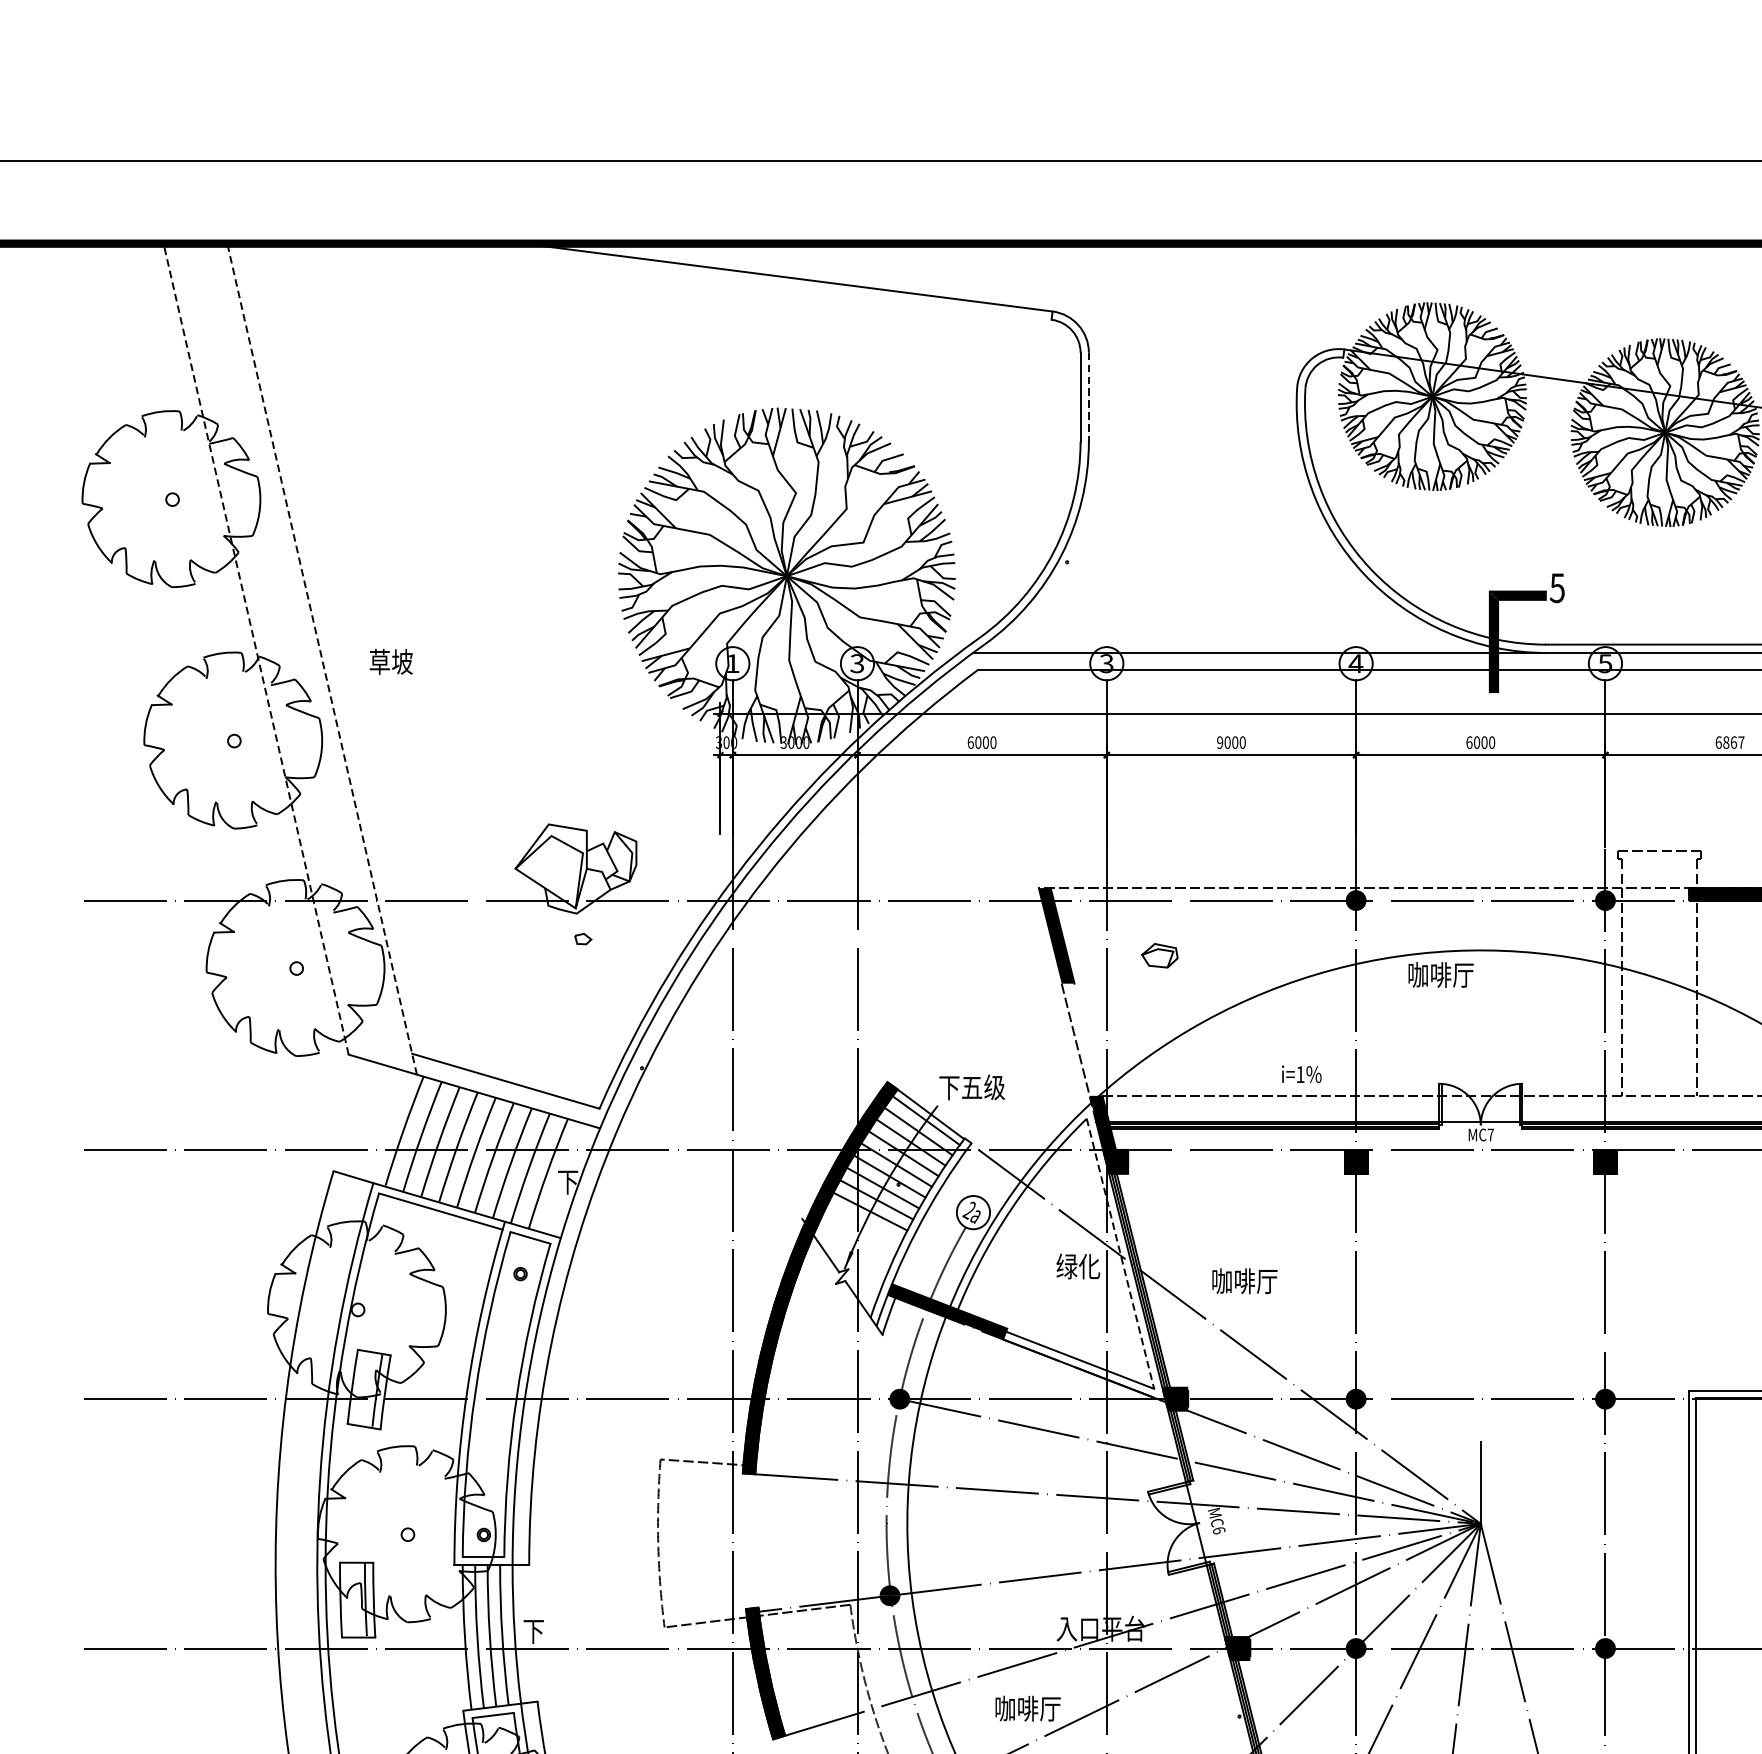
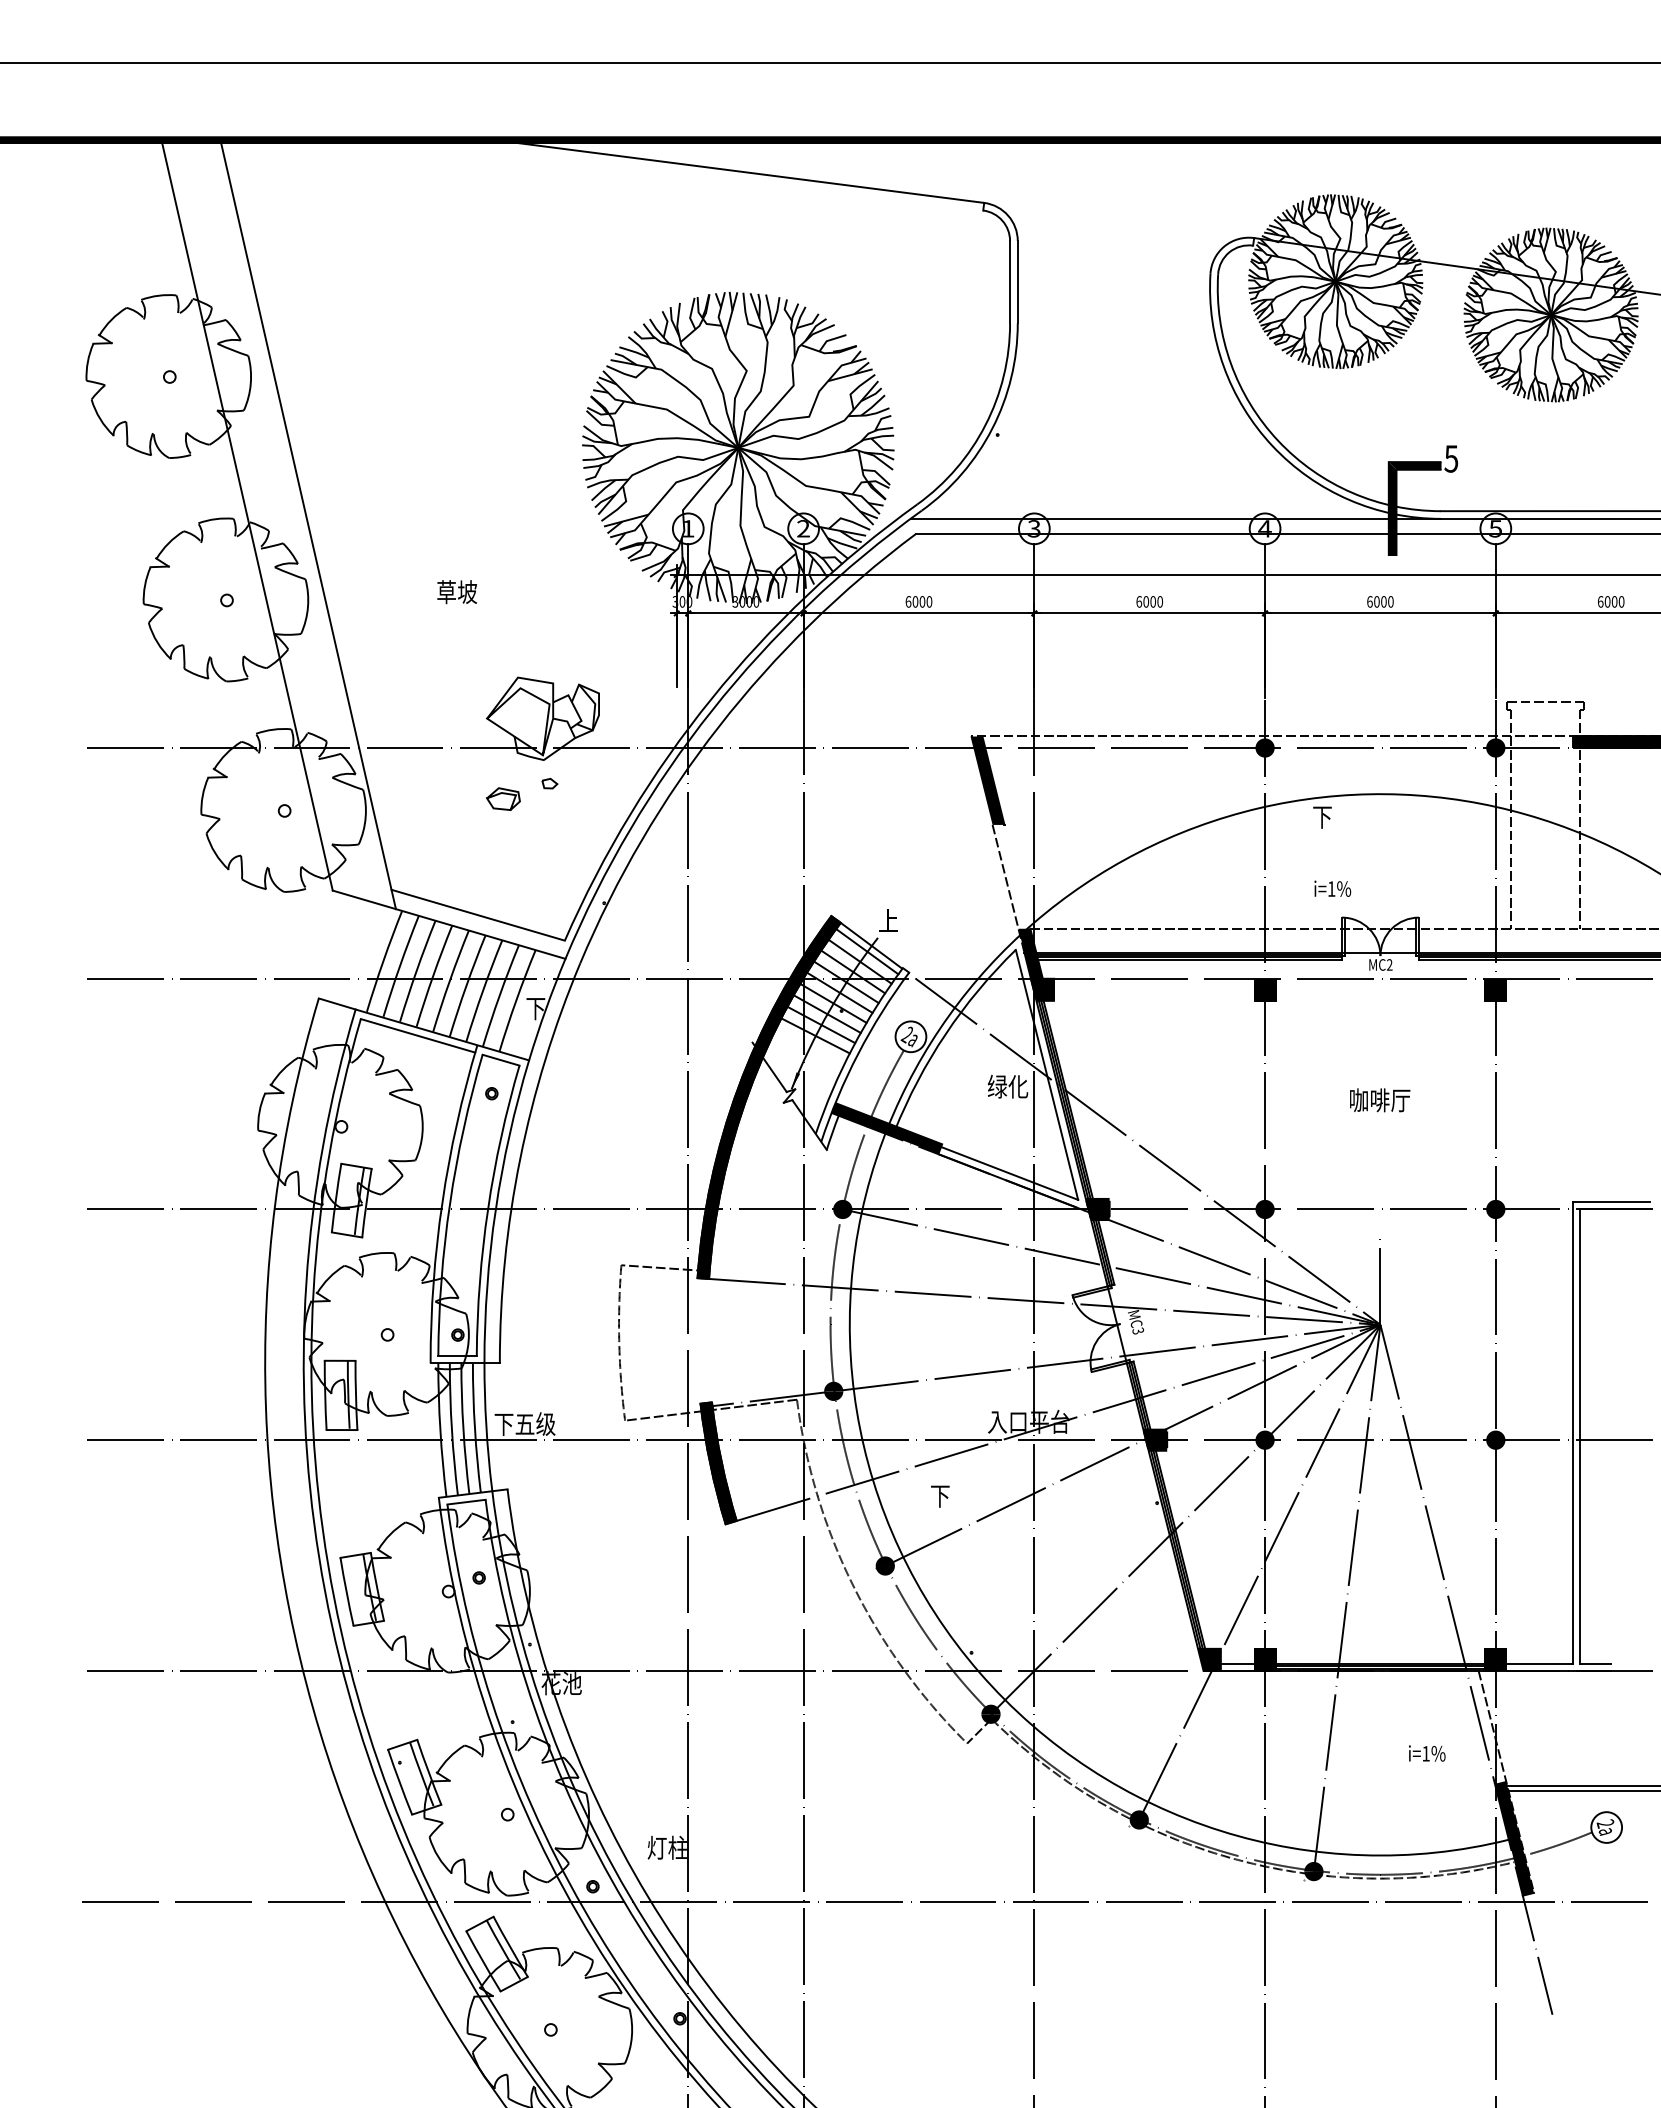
line: (1088, 397) -> (1017, 282), dashed -> solid
line: (256, 649) -> (247, 515), dashed -> solid
line: (322, 659) -> (308, 524), dashed -> solid
text: (391, 662) -> (457, 592), moved
text: (857, 664) -> (803, 529), 3 -> 2
text: (1220, 742) -> (1139, 601), 9000 -> 6000
text: (1733, 742) -> (1614, 601), 6867 -> 6000
curve: (1159, 950) -> (503, 794), moved
text: (1440, 974) -> (1343, 816), 咖啡厅 -> 下
text: (1301, 1073) -> (1332, 888), moved
text: (971, 1086) -> (909, 920), 下五级 -> 上
text: (1490, 1134) -> (1389, 964), MC7 -> MC2
line: (1121, 1253) -> (1047, 1074), dashed -> solid
text: (1245, 1281) -> (1380, 1100), moved
text: (1219, 1529) -> (1138, 1330), MC6 -> MC3
text: (567, 1630) -> (535, 1423), 下 -> 下五级
text: (1028, 1708) -> (961, 1495), 咖啡厅 -> 下

